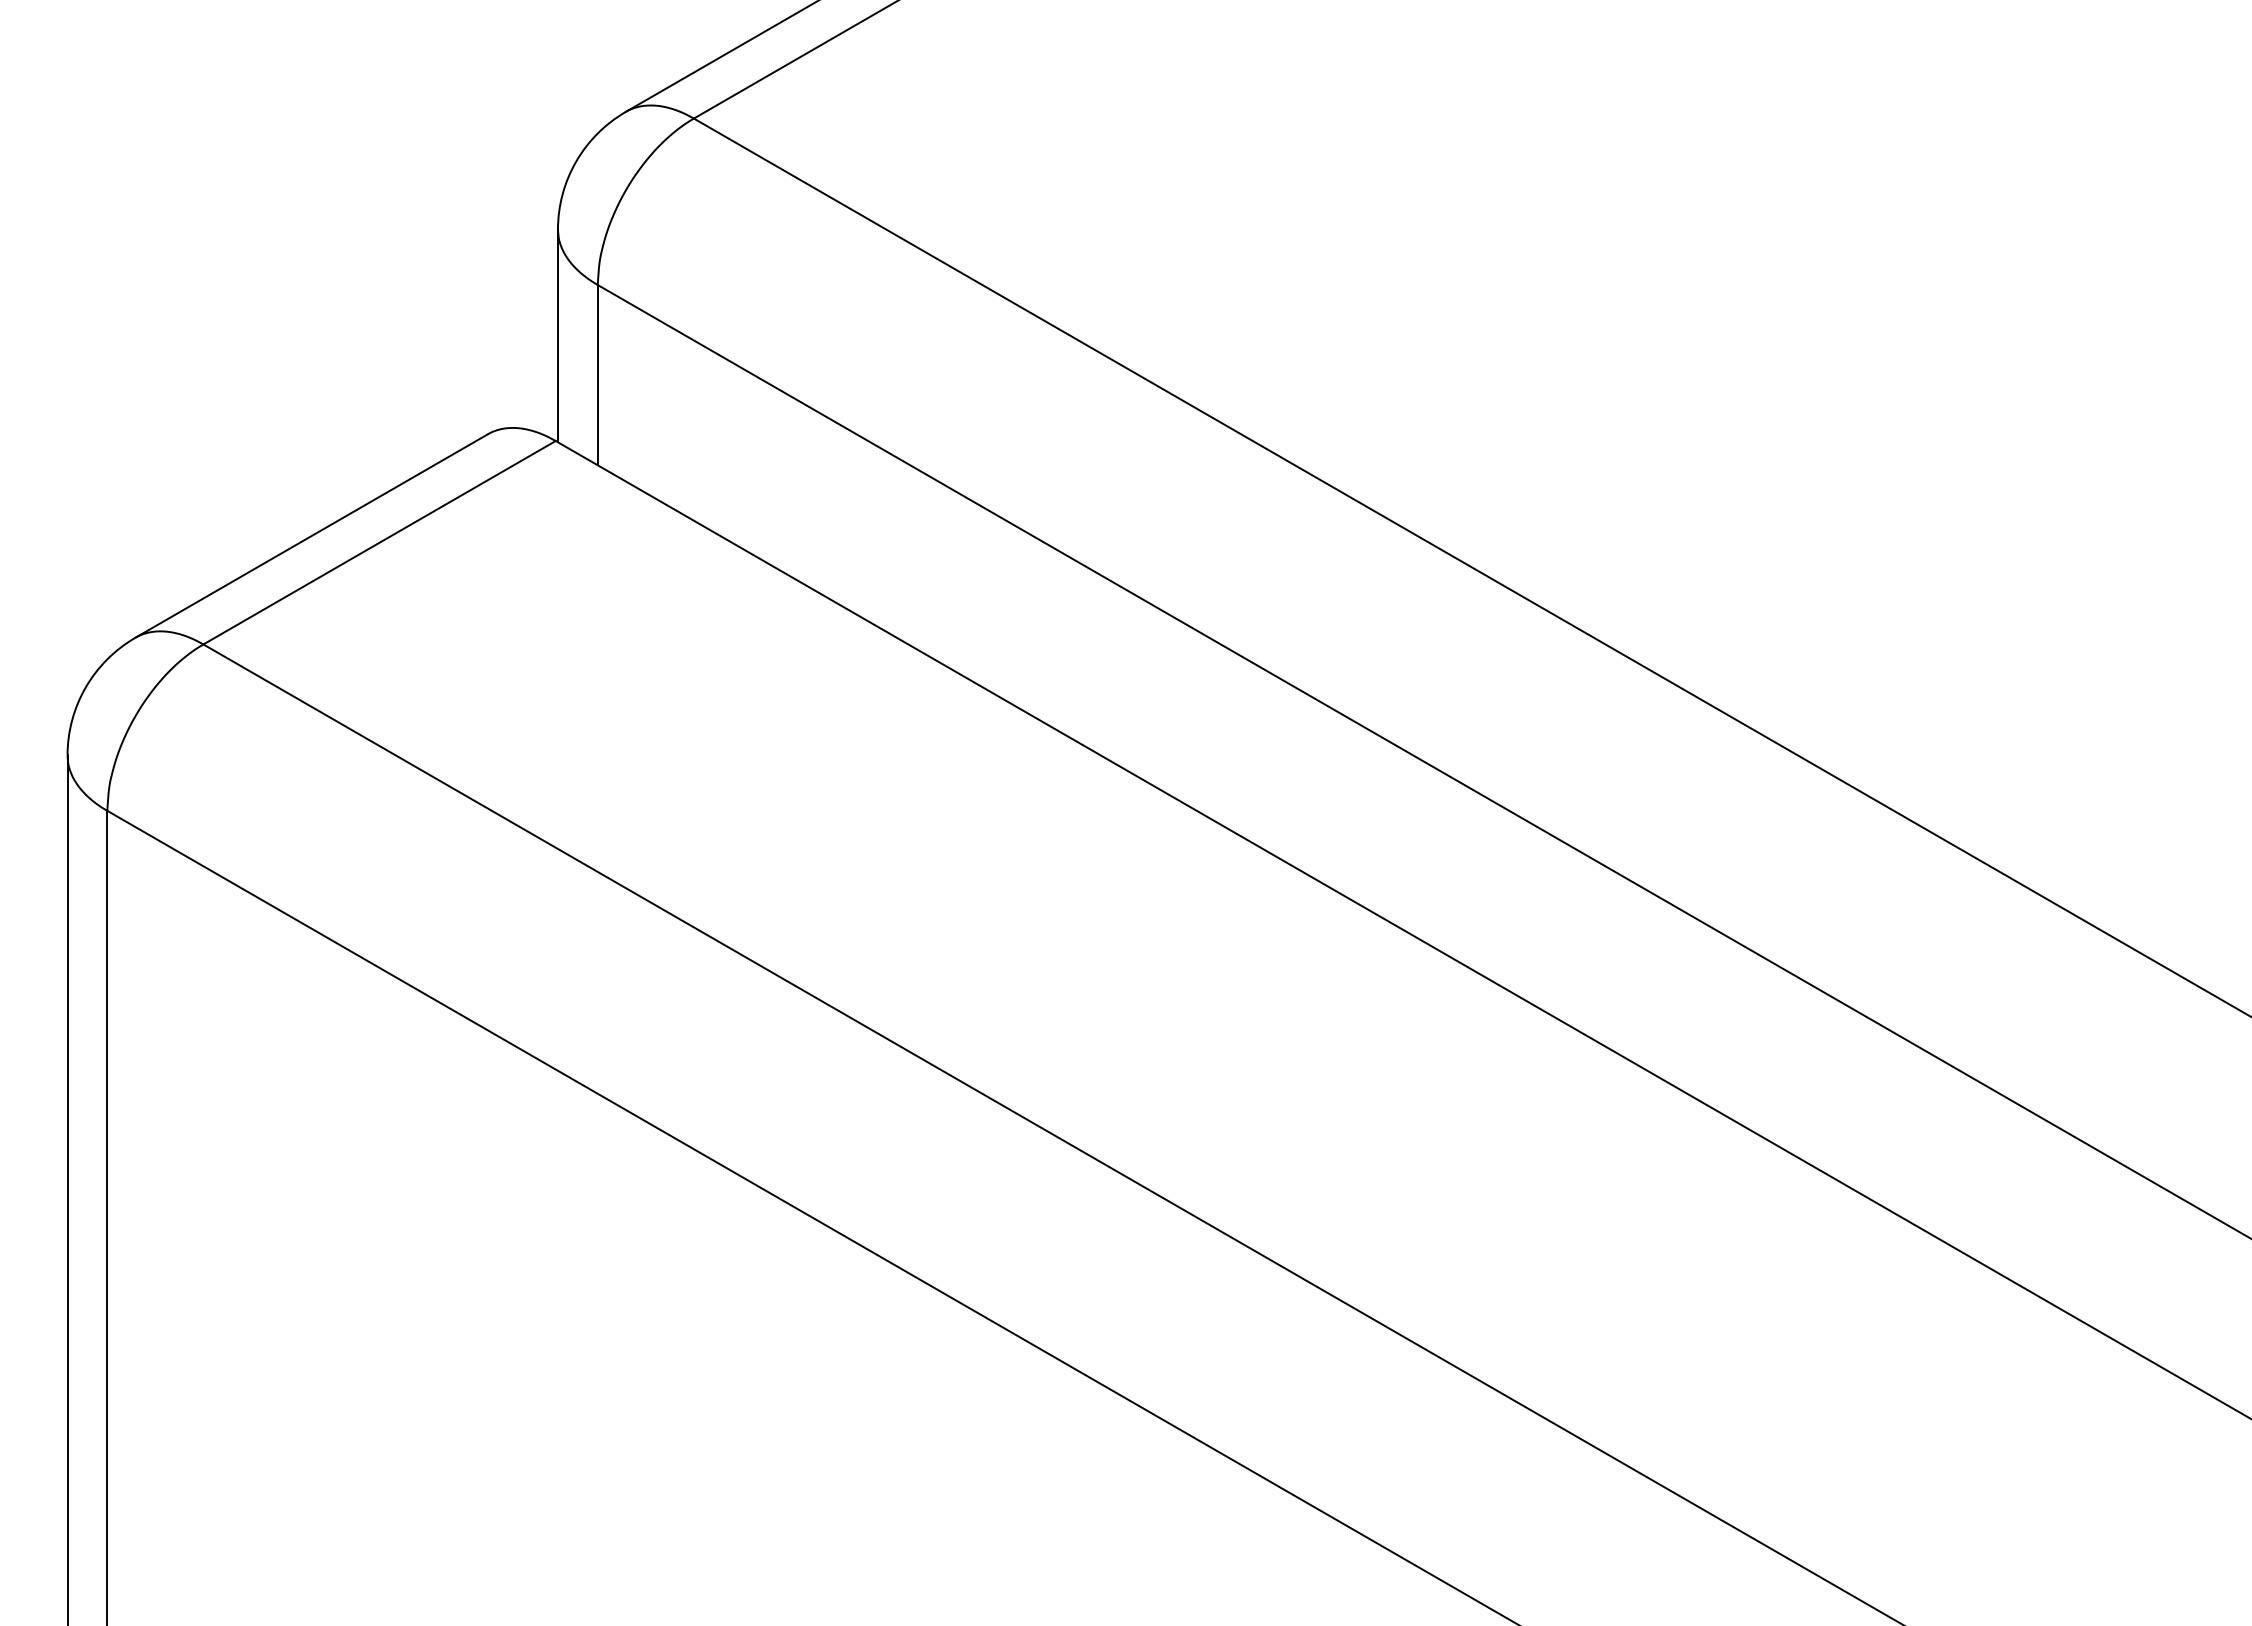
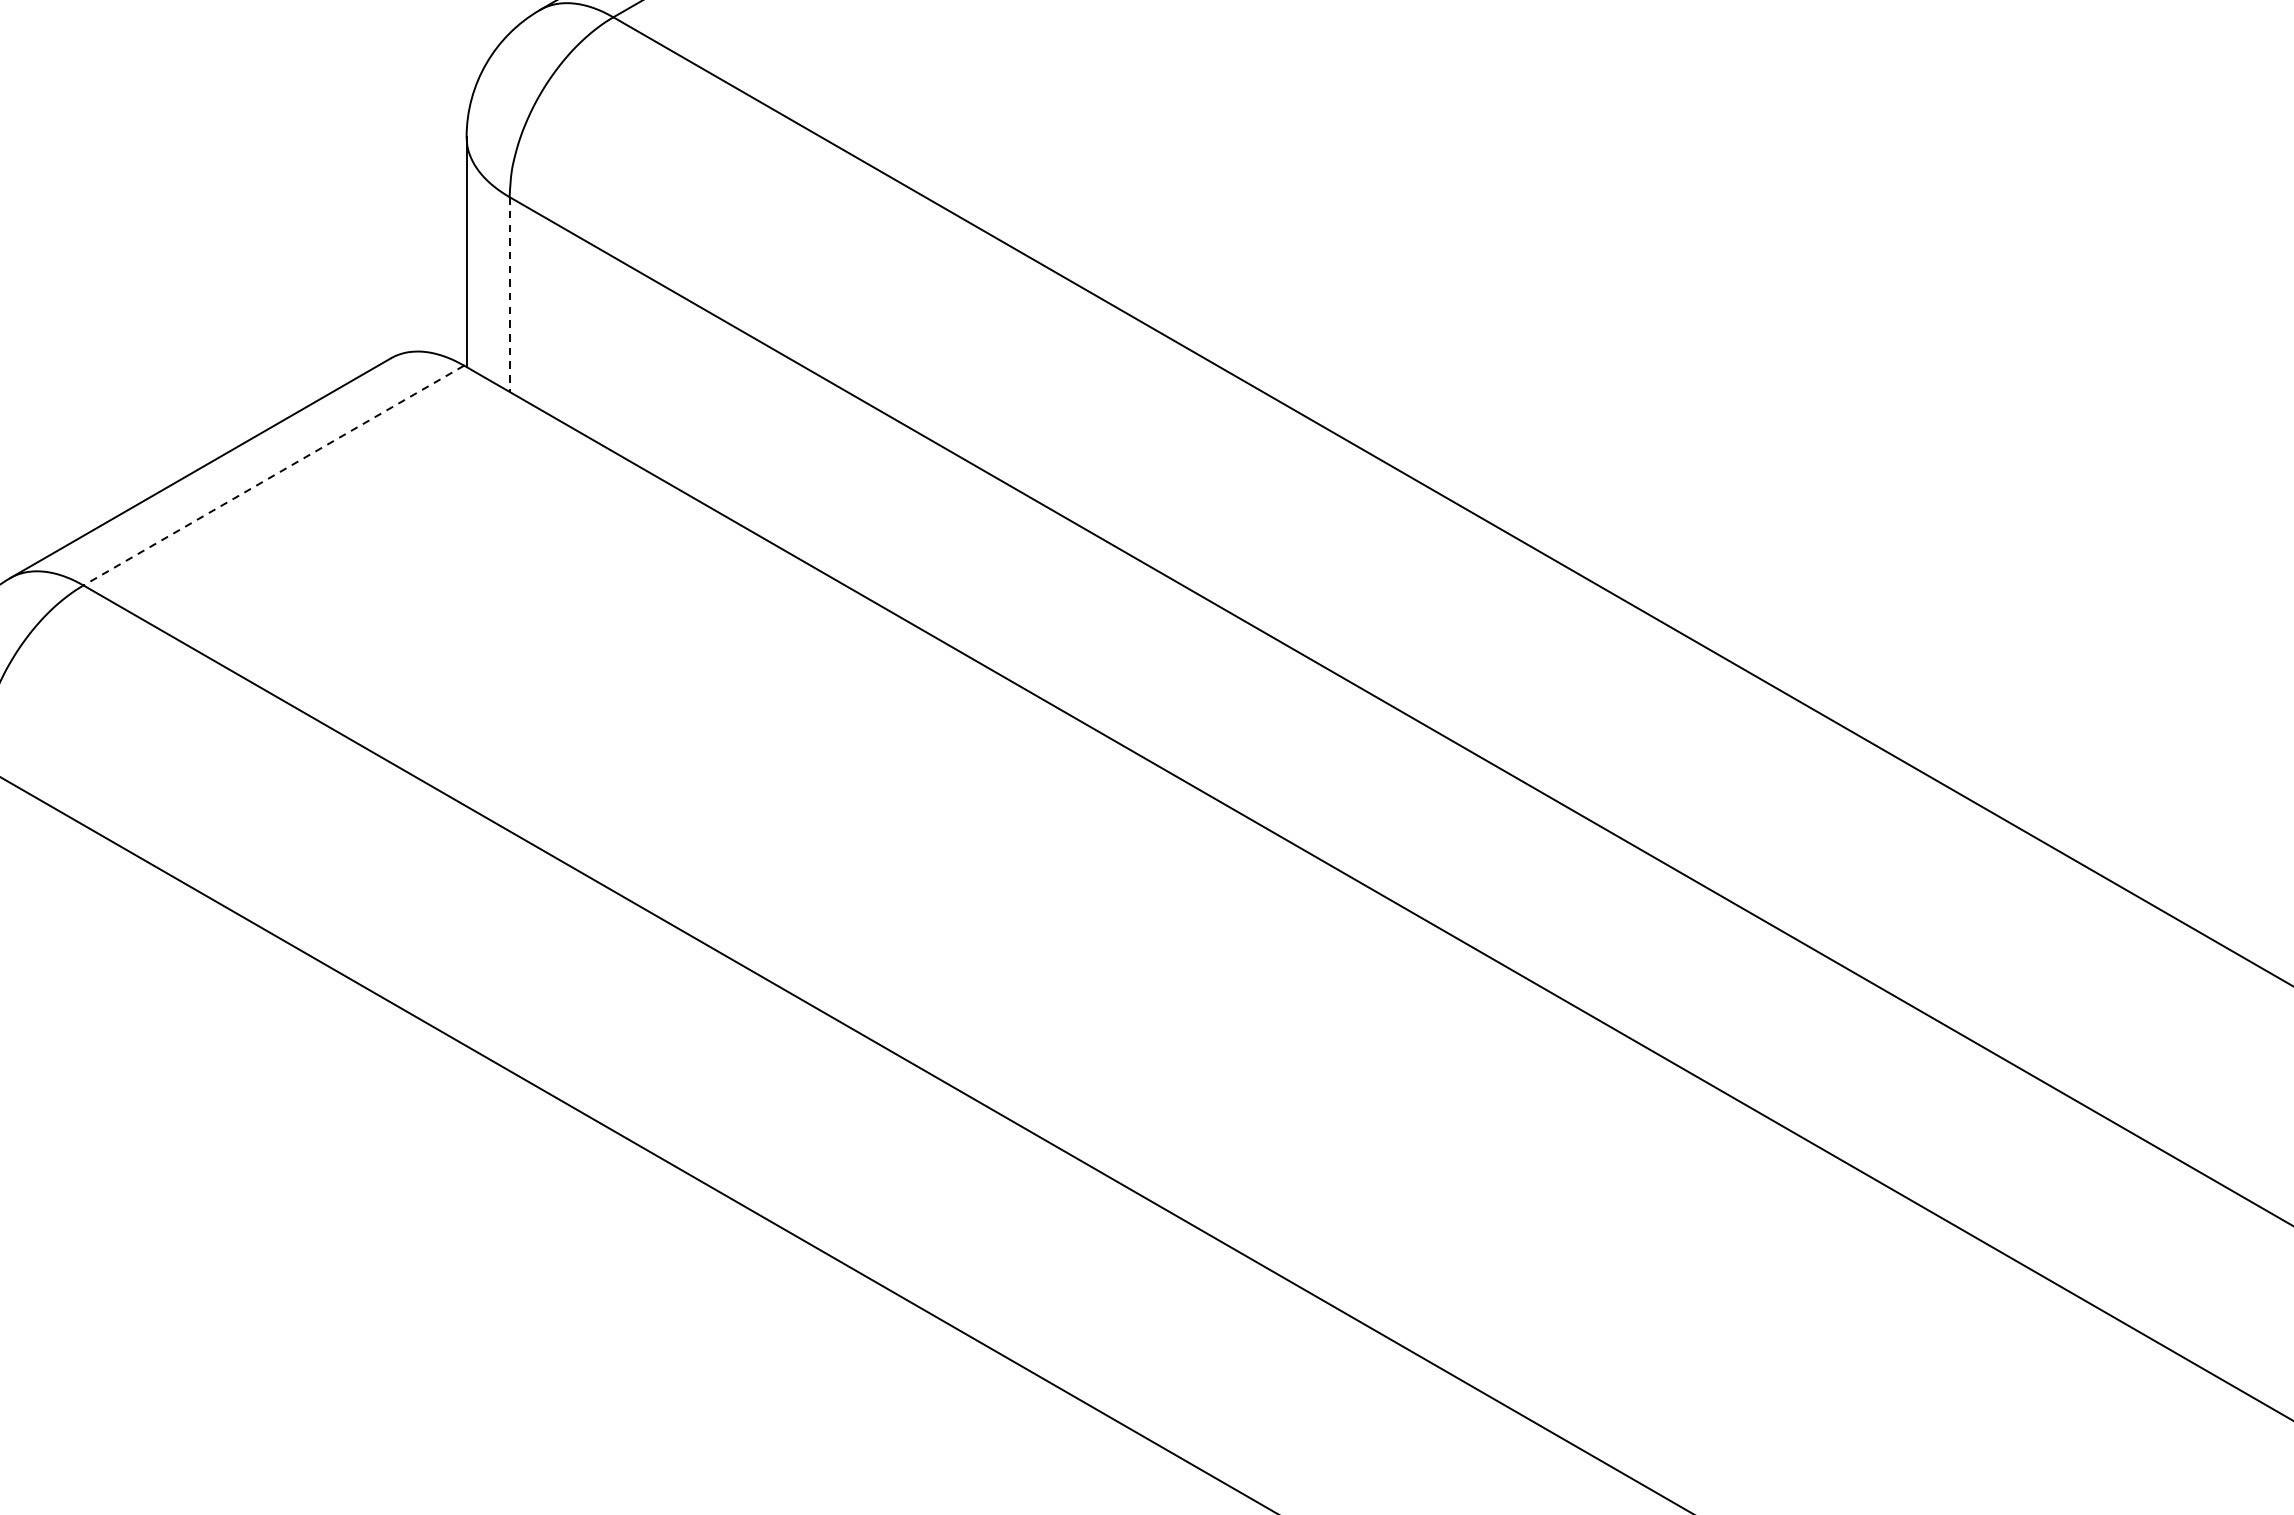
line: (597, 375) -> (509, 294), solid -> dashed
line: (379, 542) -> (273, 475), solid -> dashed

